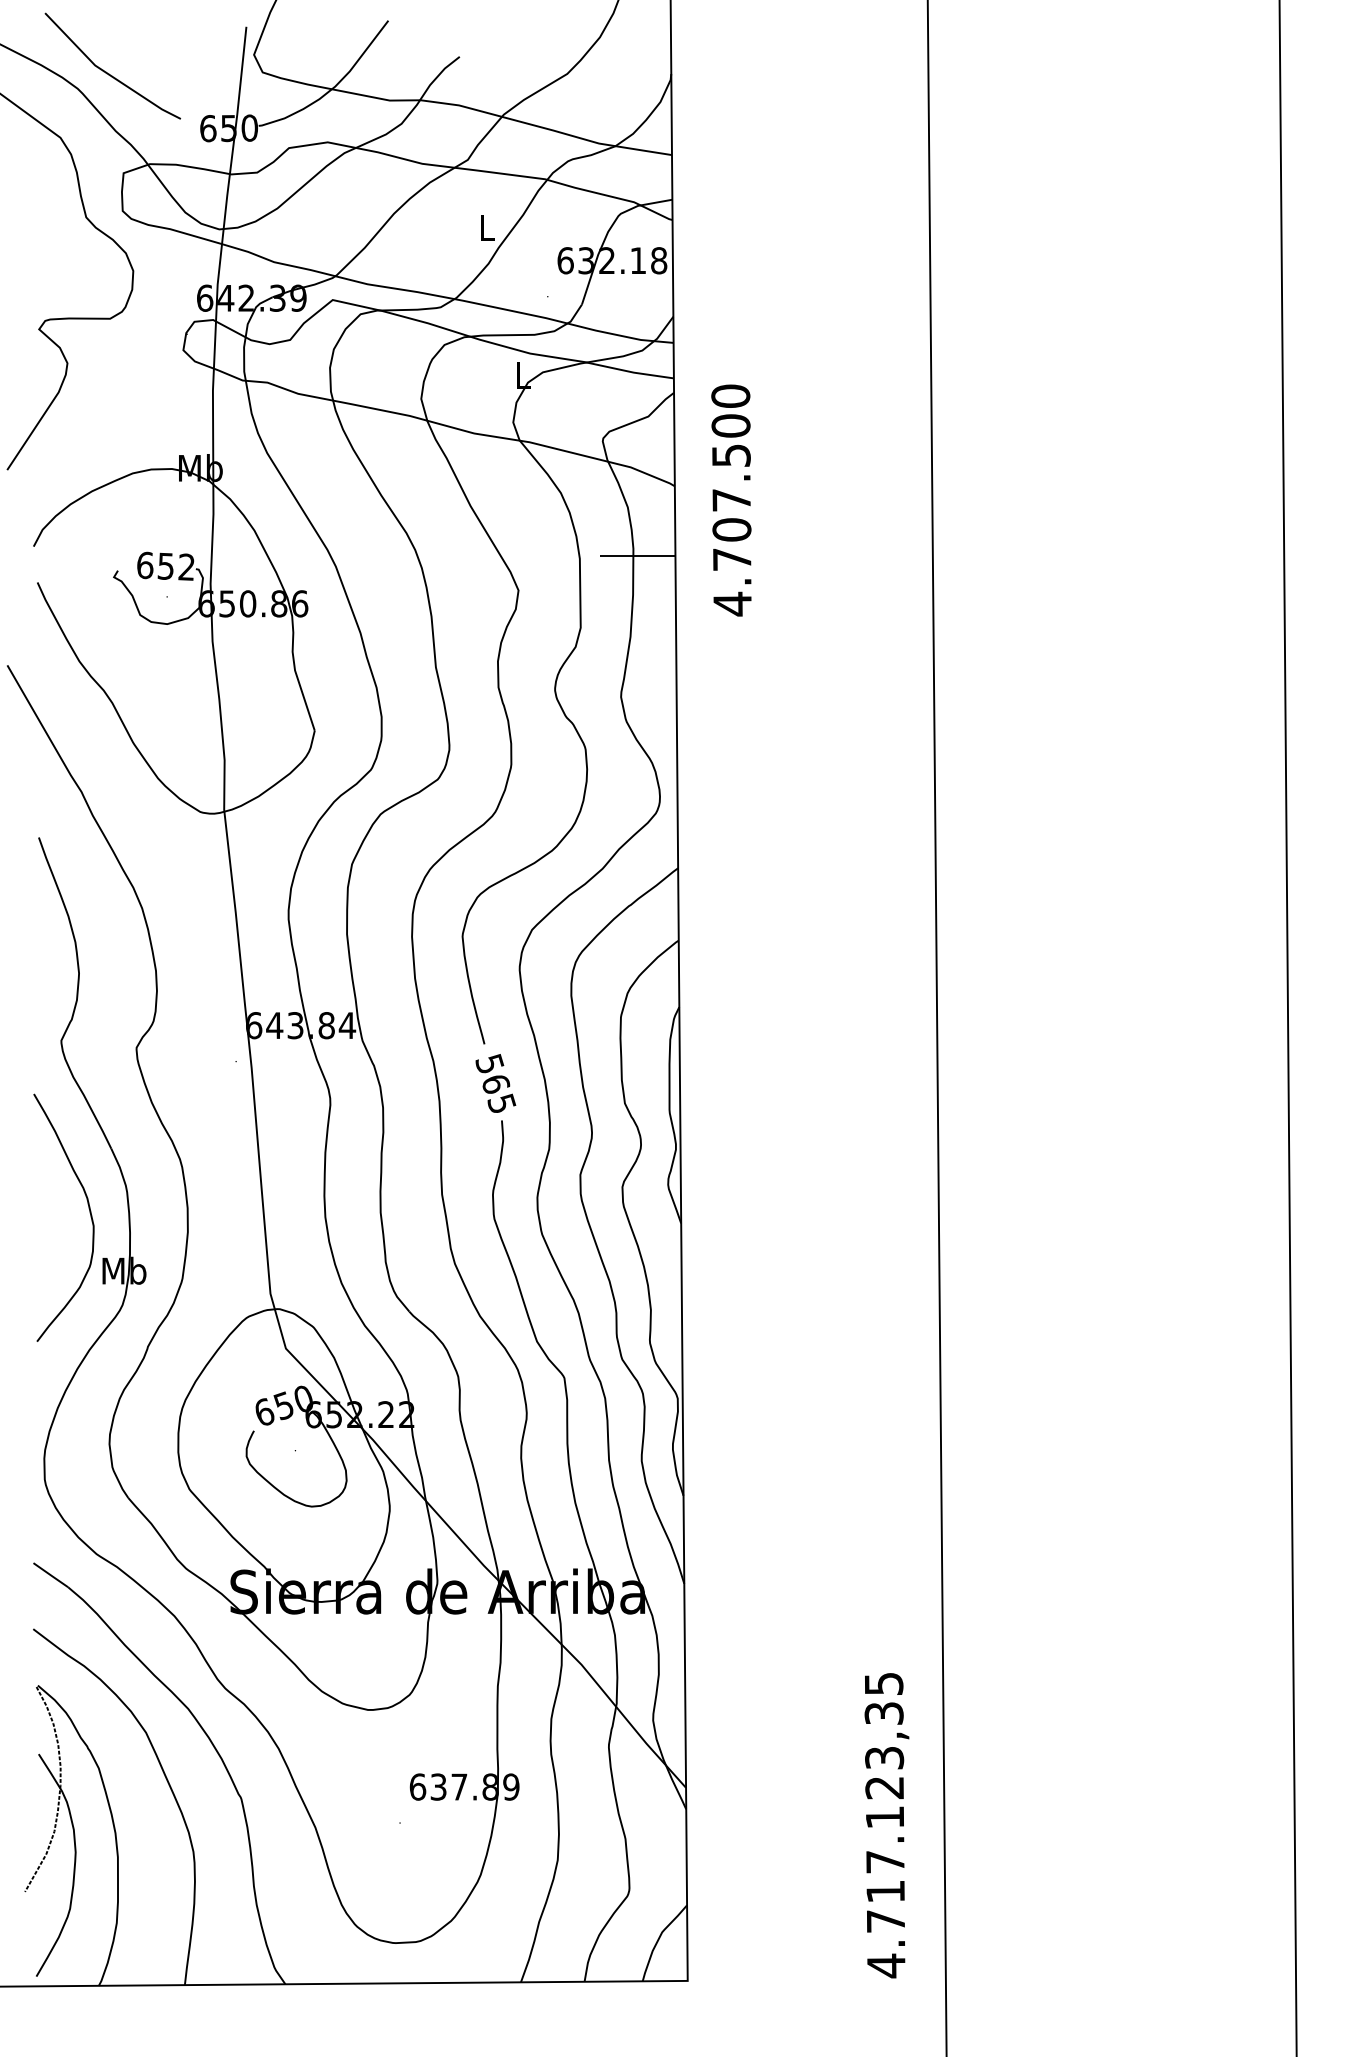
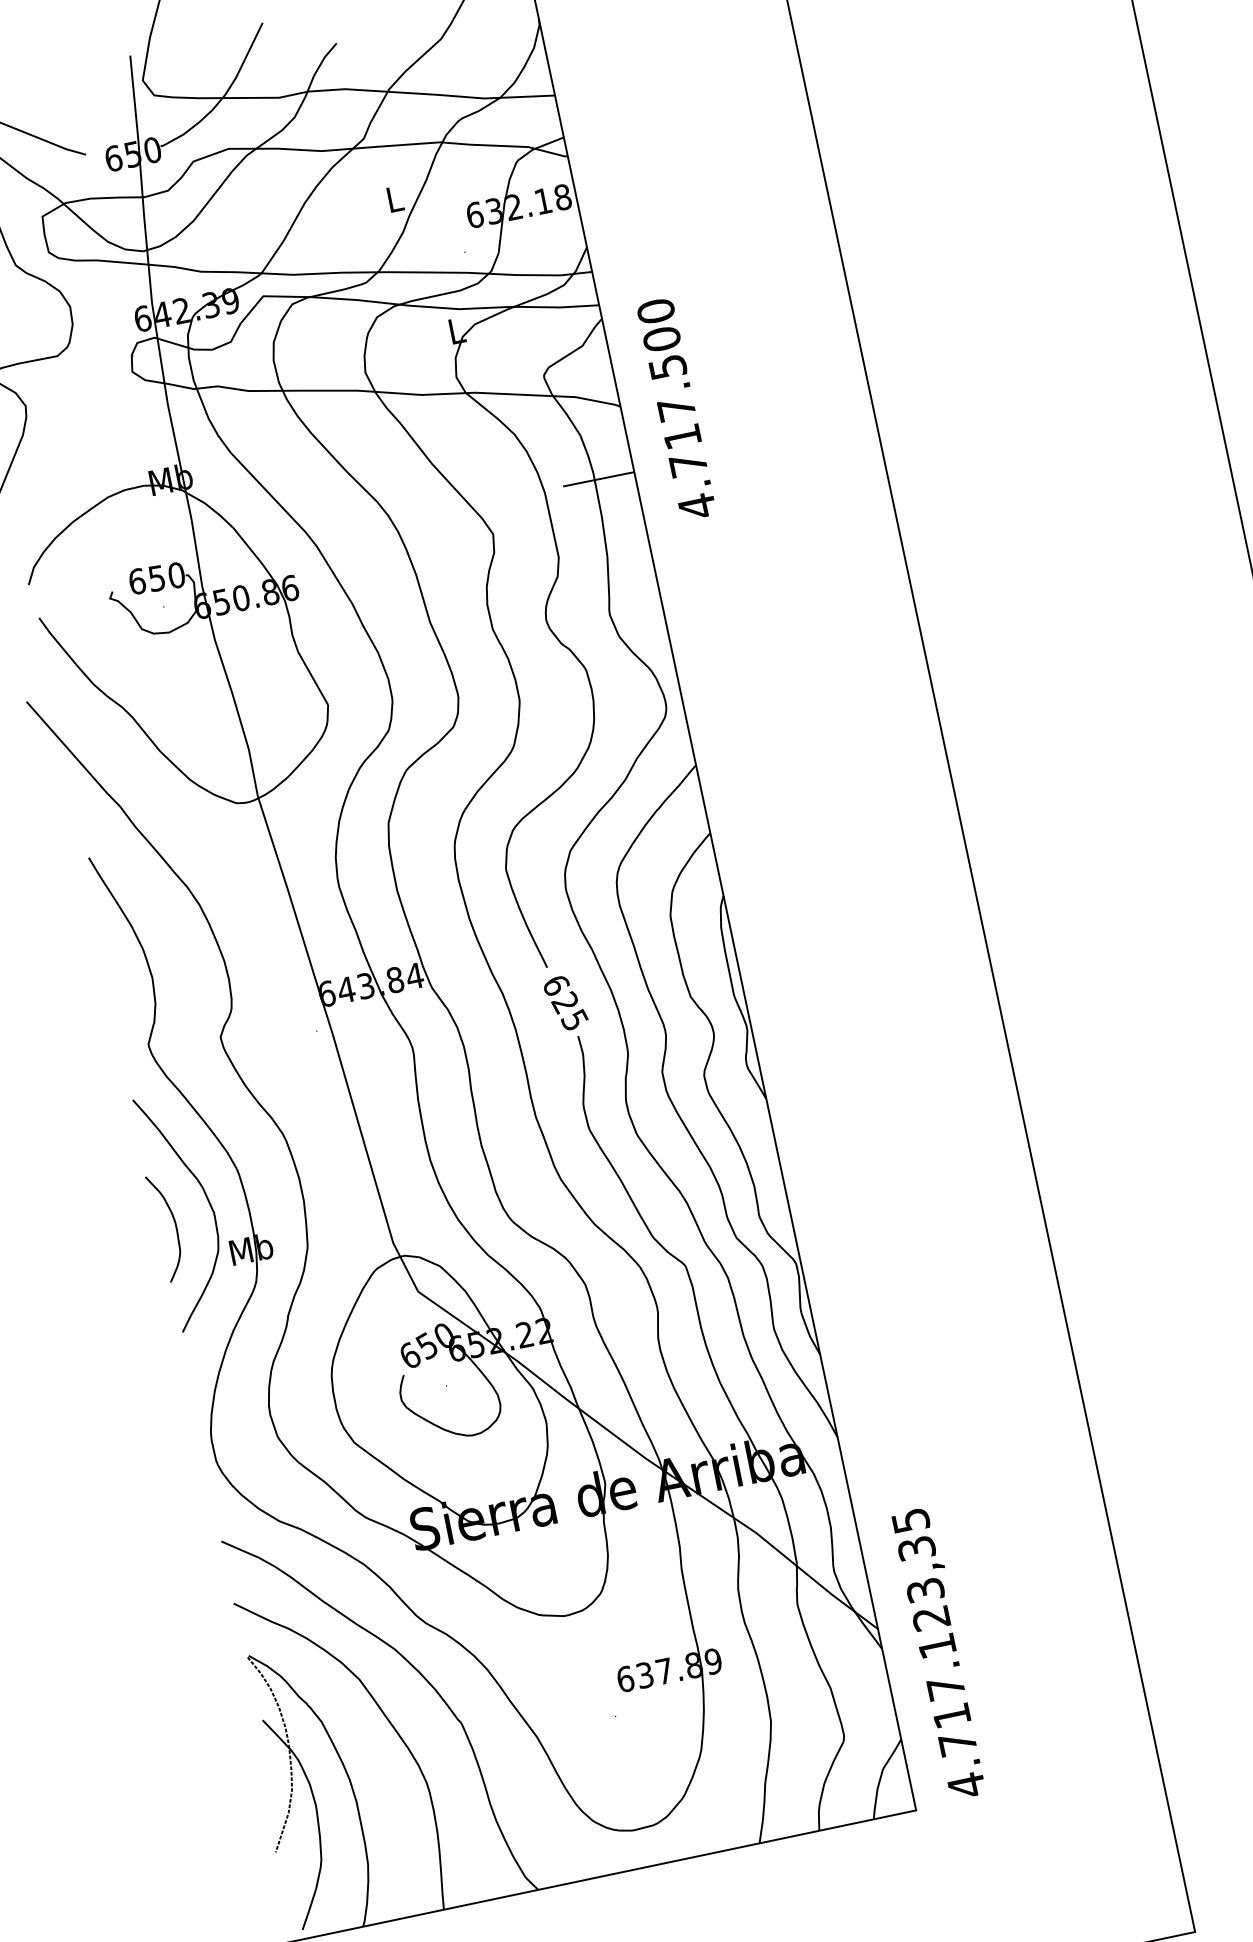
text: (731, 529) -> (682, 436), 4.707.500 -> 4.717.500
text: (186, 566) -> (176, 574), 652 -> 650
text: (492, 1074) -> (560, 994), 565 -> 625
curve: (51, 1231) -> (175, 1225), added
text: (886, 1825) -> (940, 1653), moved

